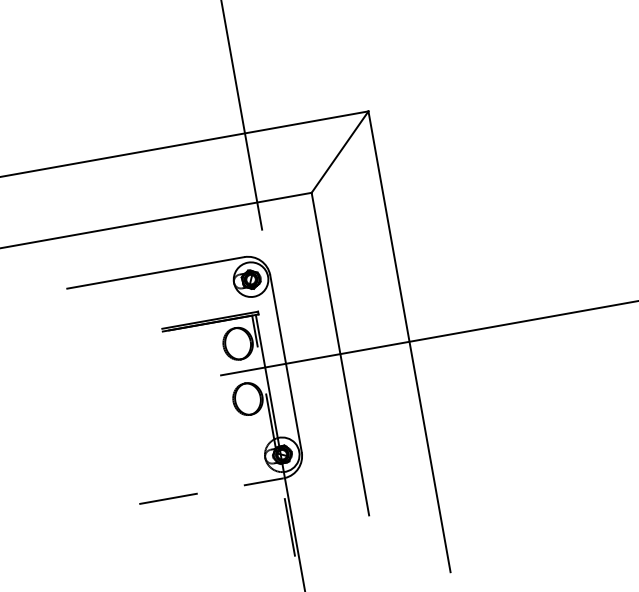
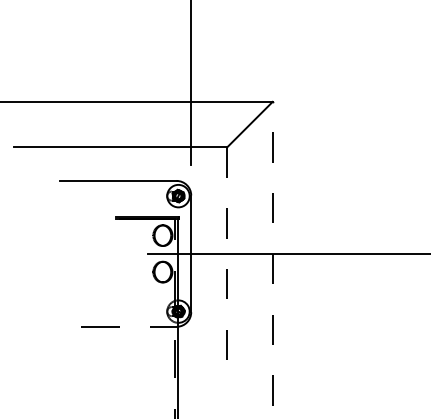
line: (409, 341) -> (272, 253), solid -> dashed
line: (340, 353) -> (227, 253), solid -> dashed

